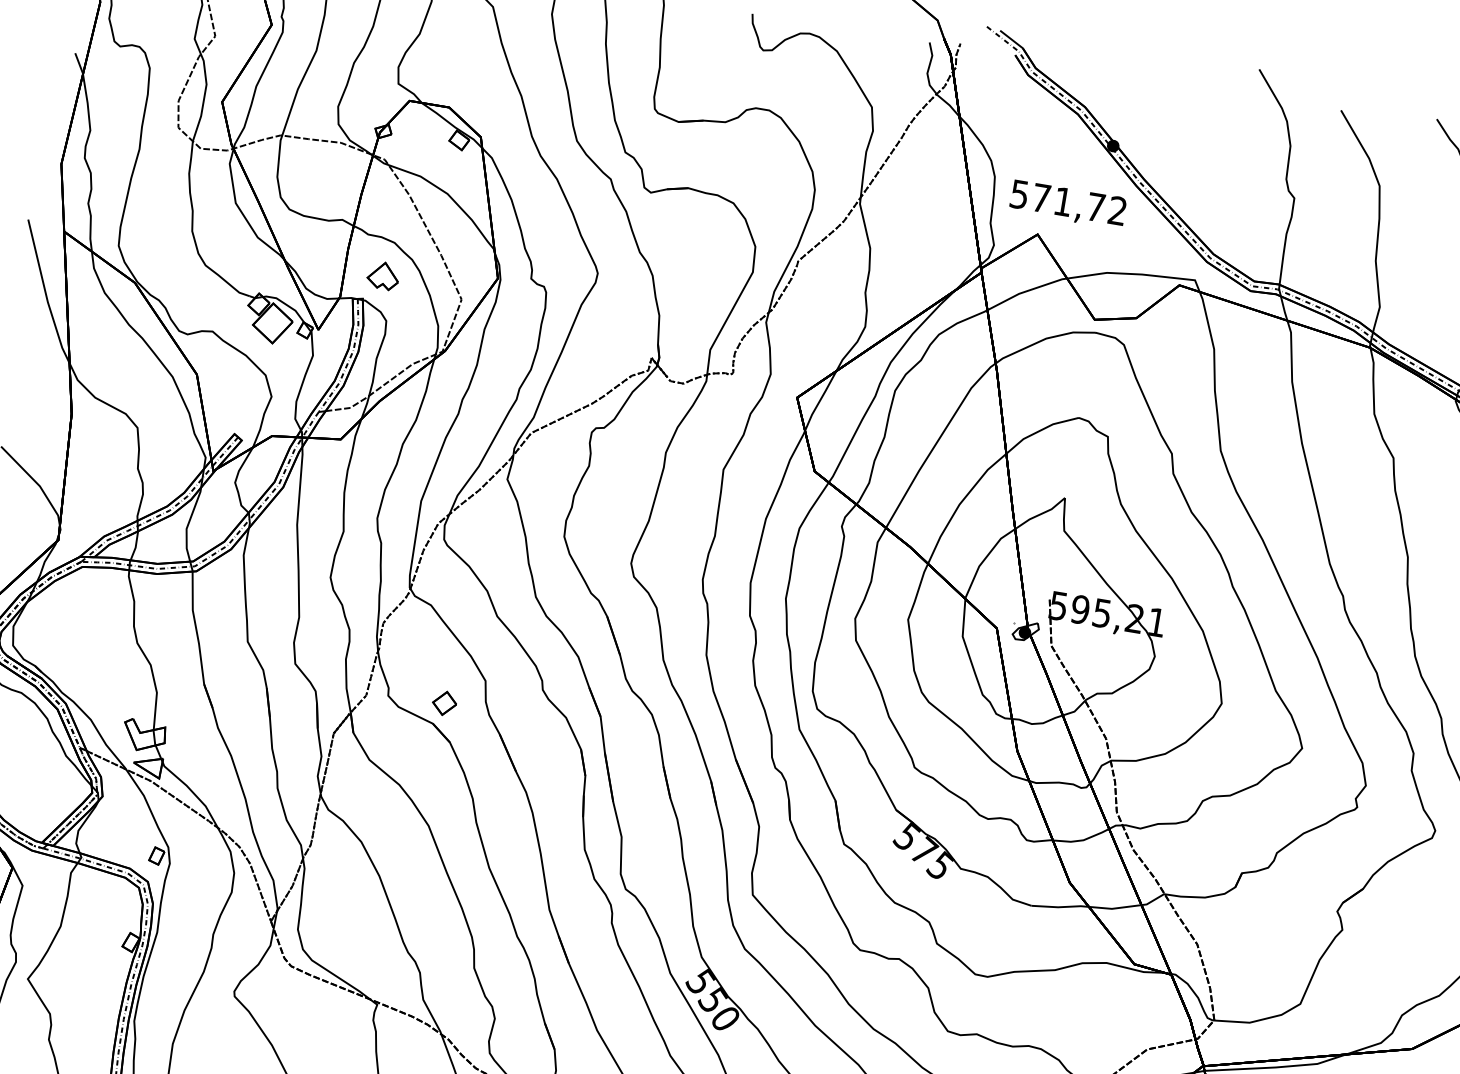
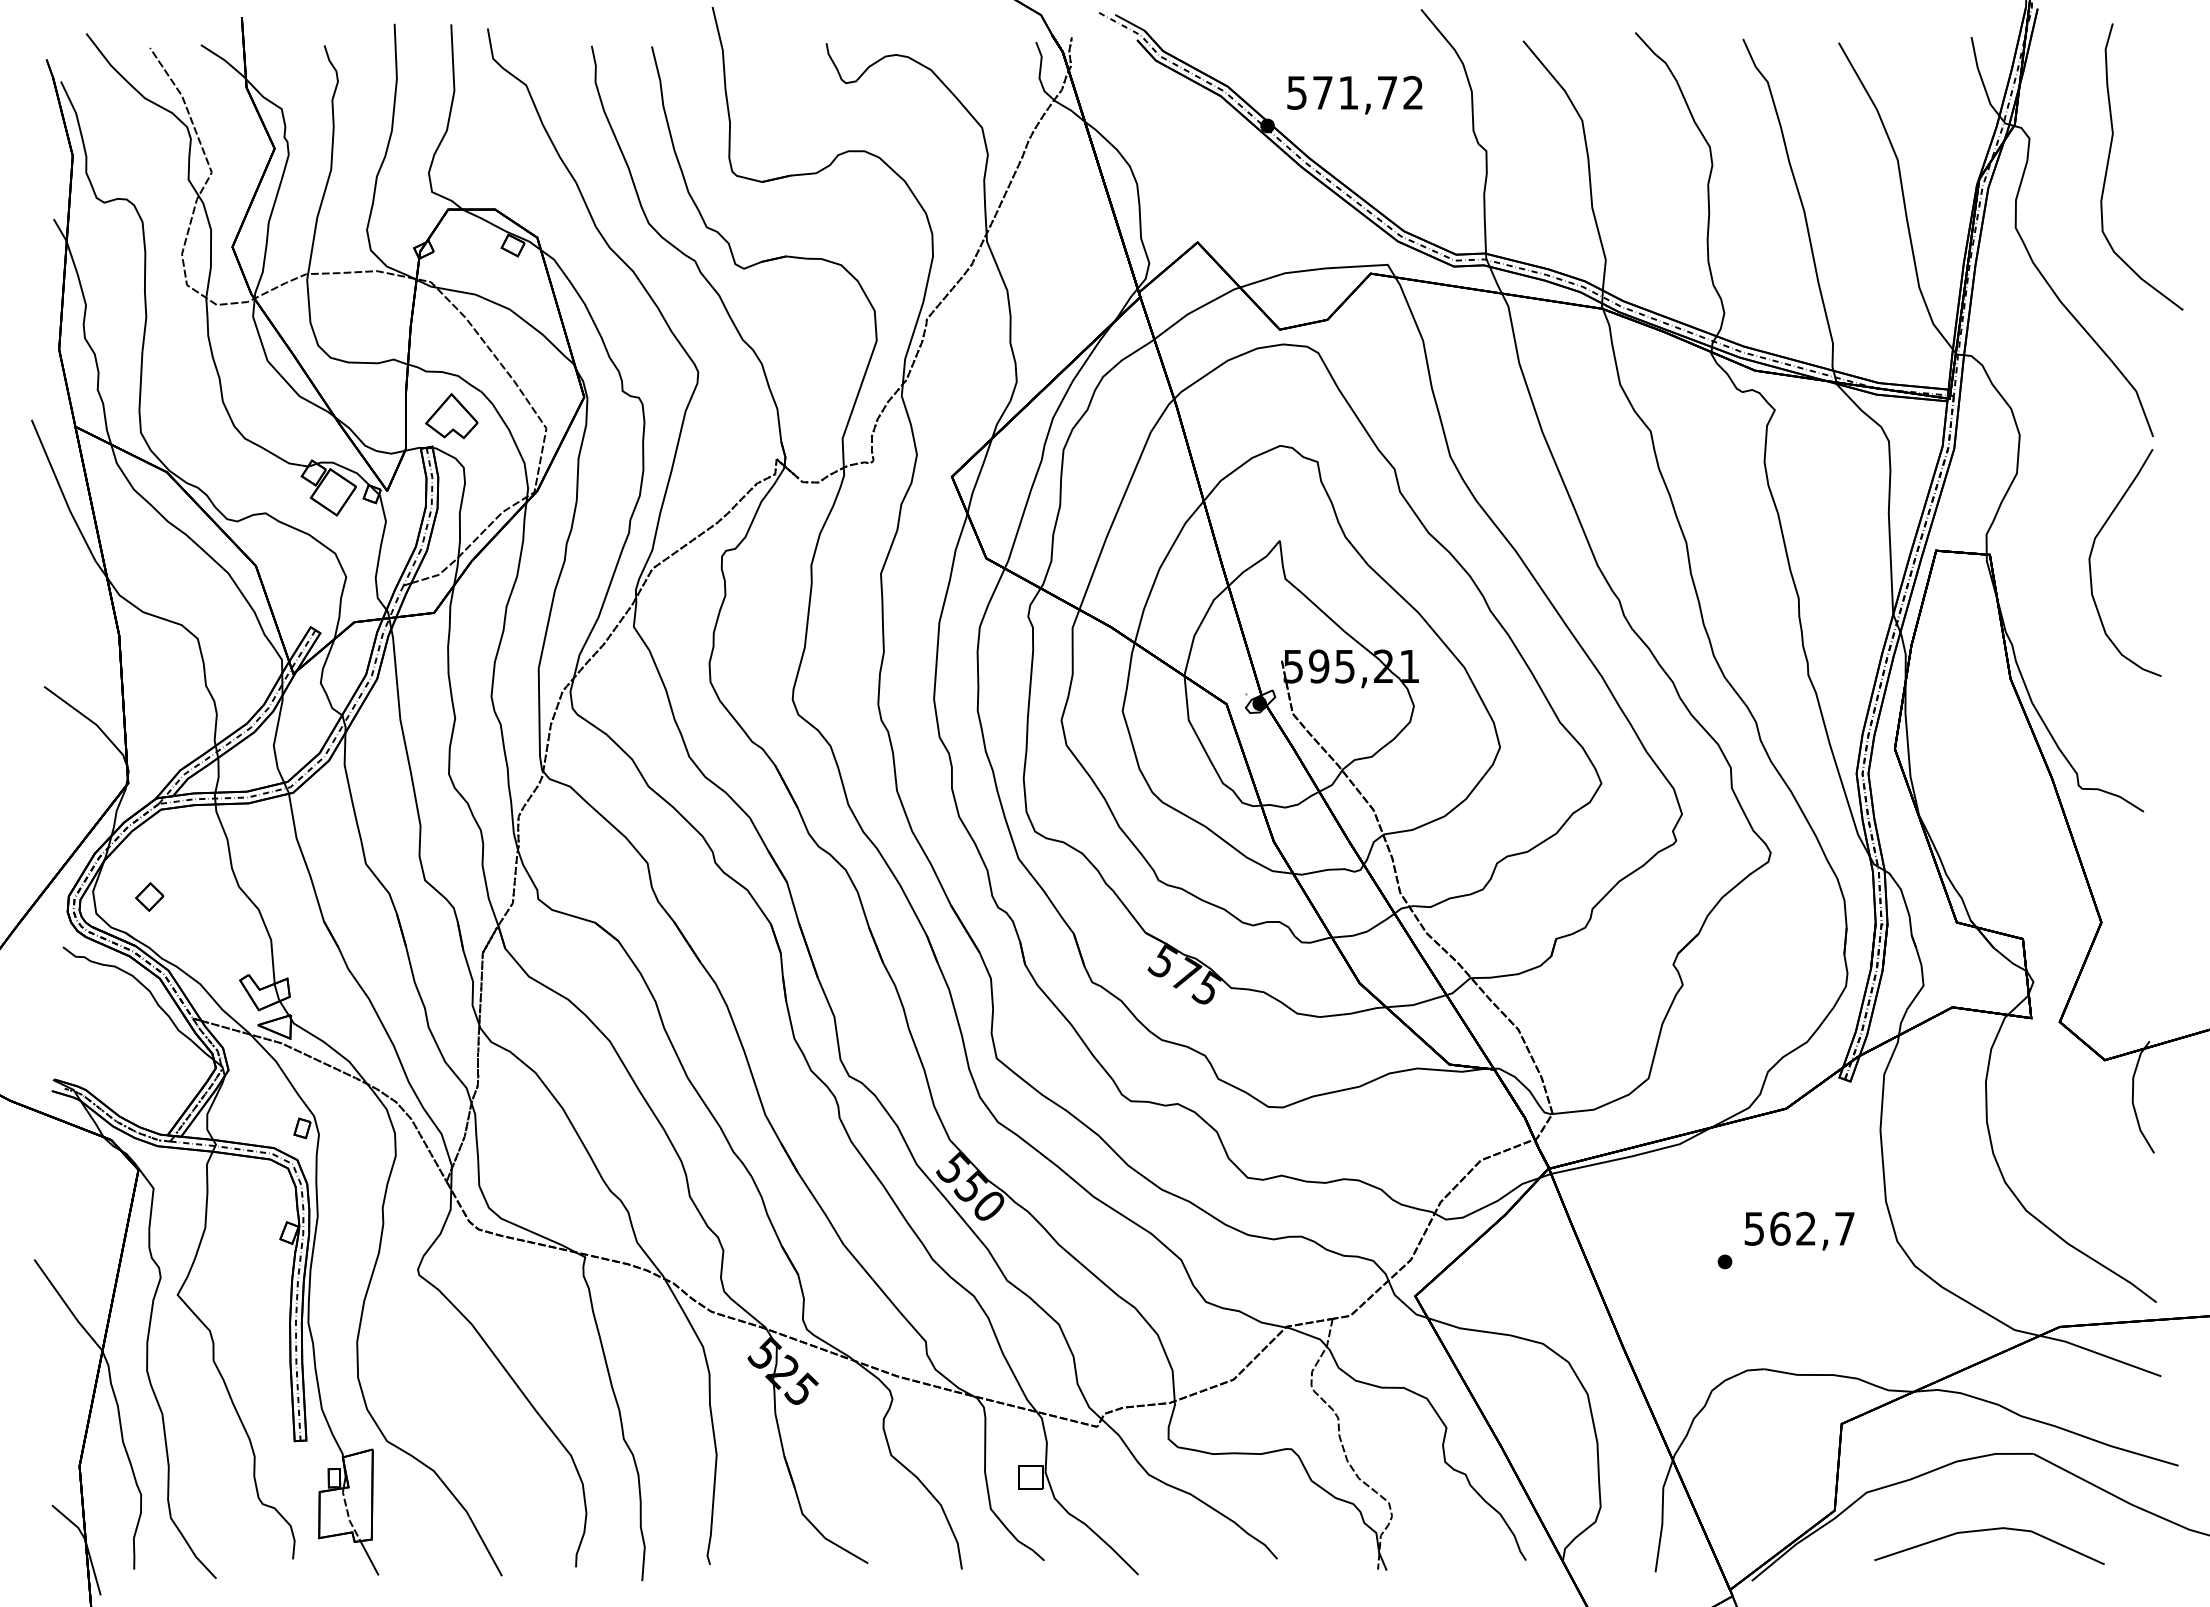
text: (1067, 204) -> (1354, 94), moved
part: (383, 276) -> (451, 416), size x1.43
part: (444, 702) -> (149, 896), moved

